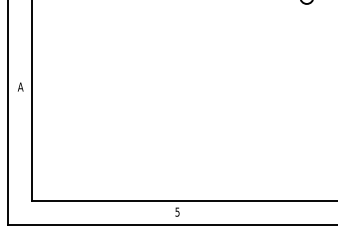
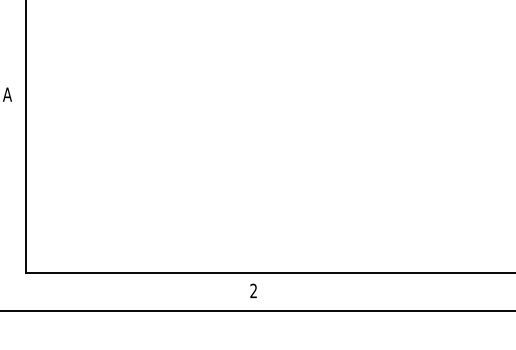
text: (177, 211) -> (253, 289), 5 -> 2

